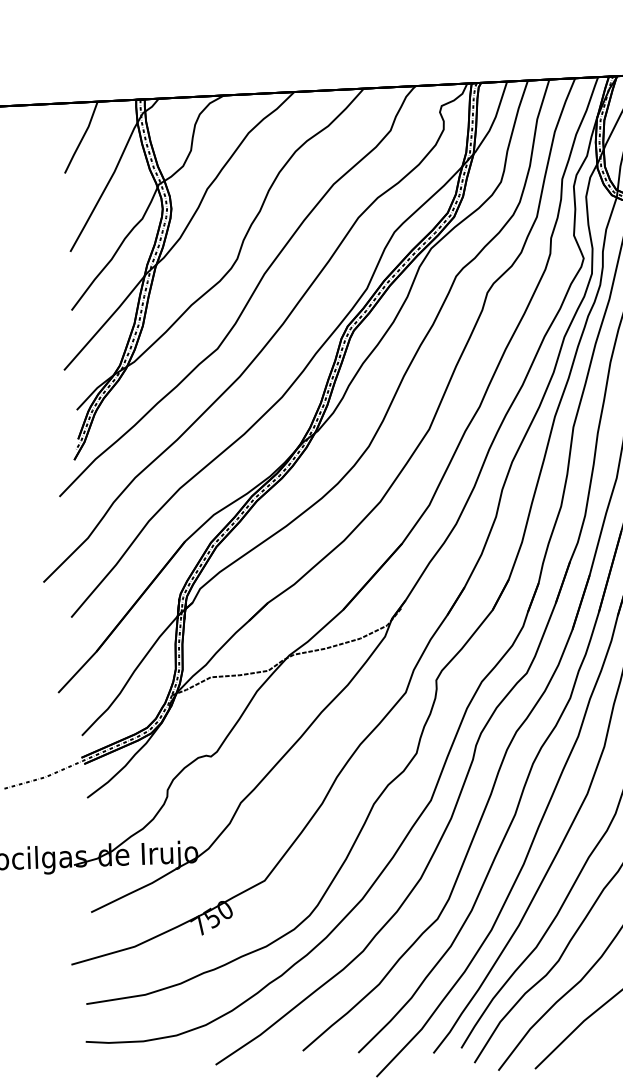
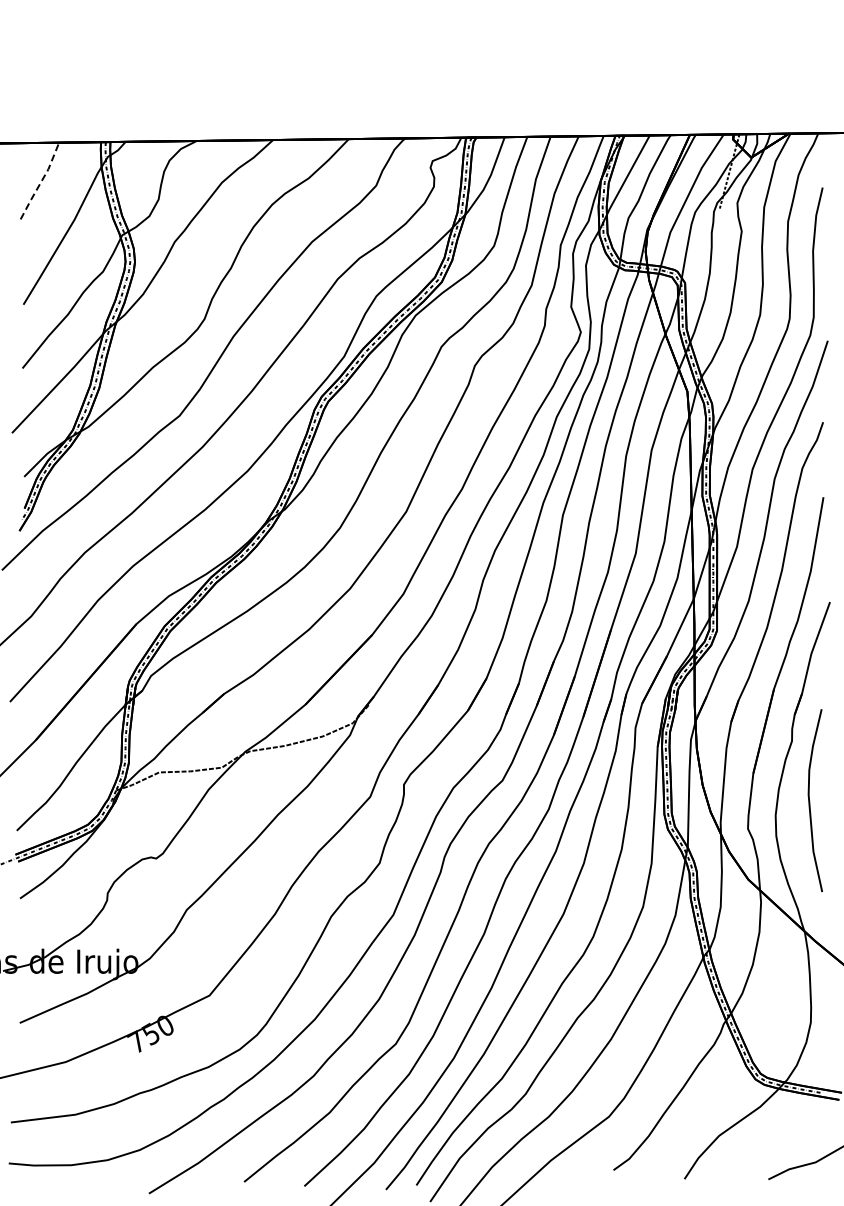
line: (82, 138) -> (41, 182), solid -> dashed

